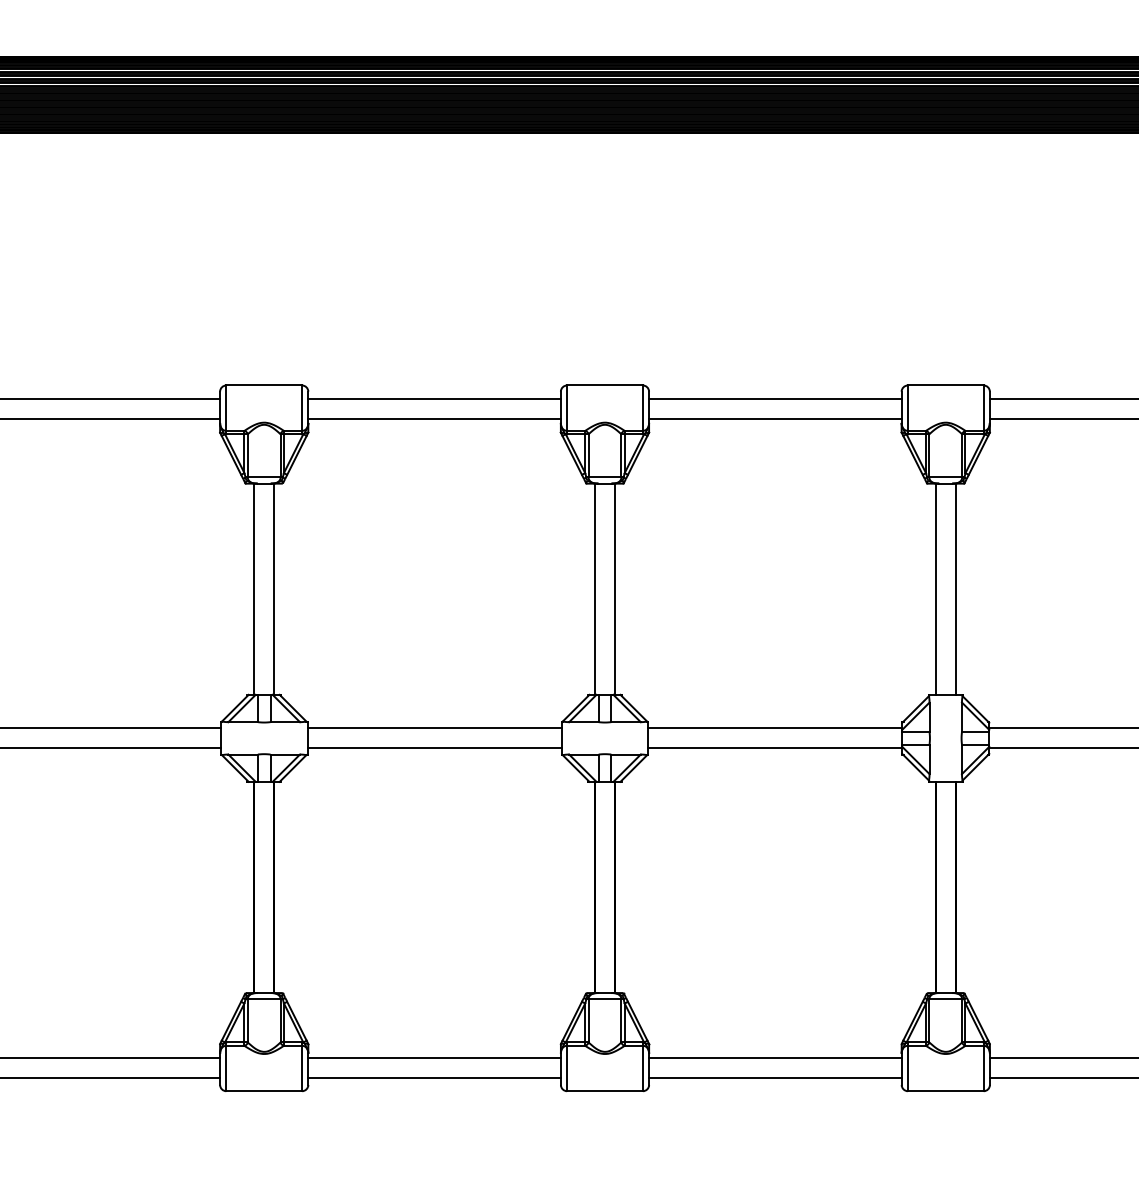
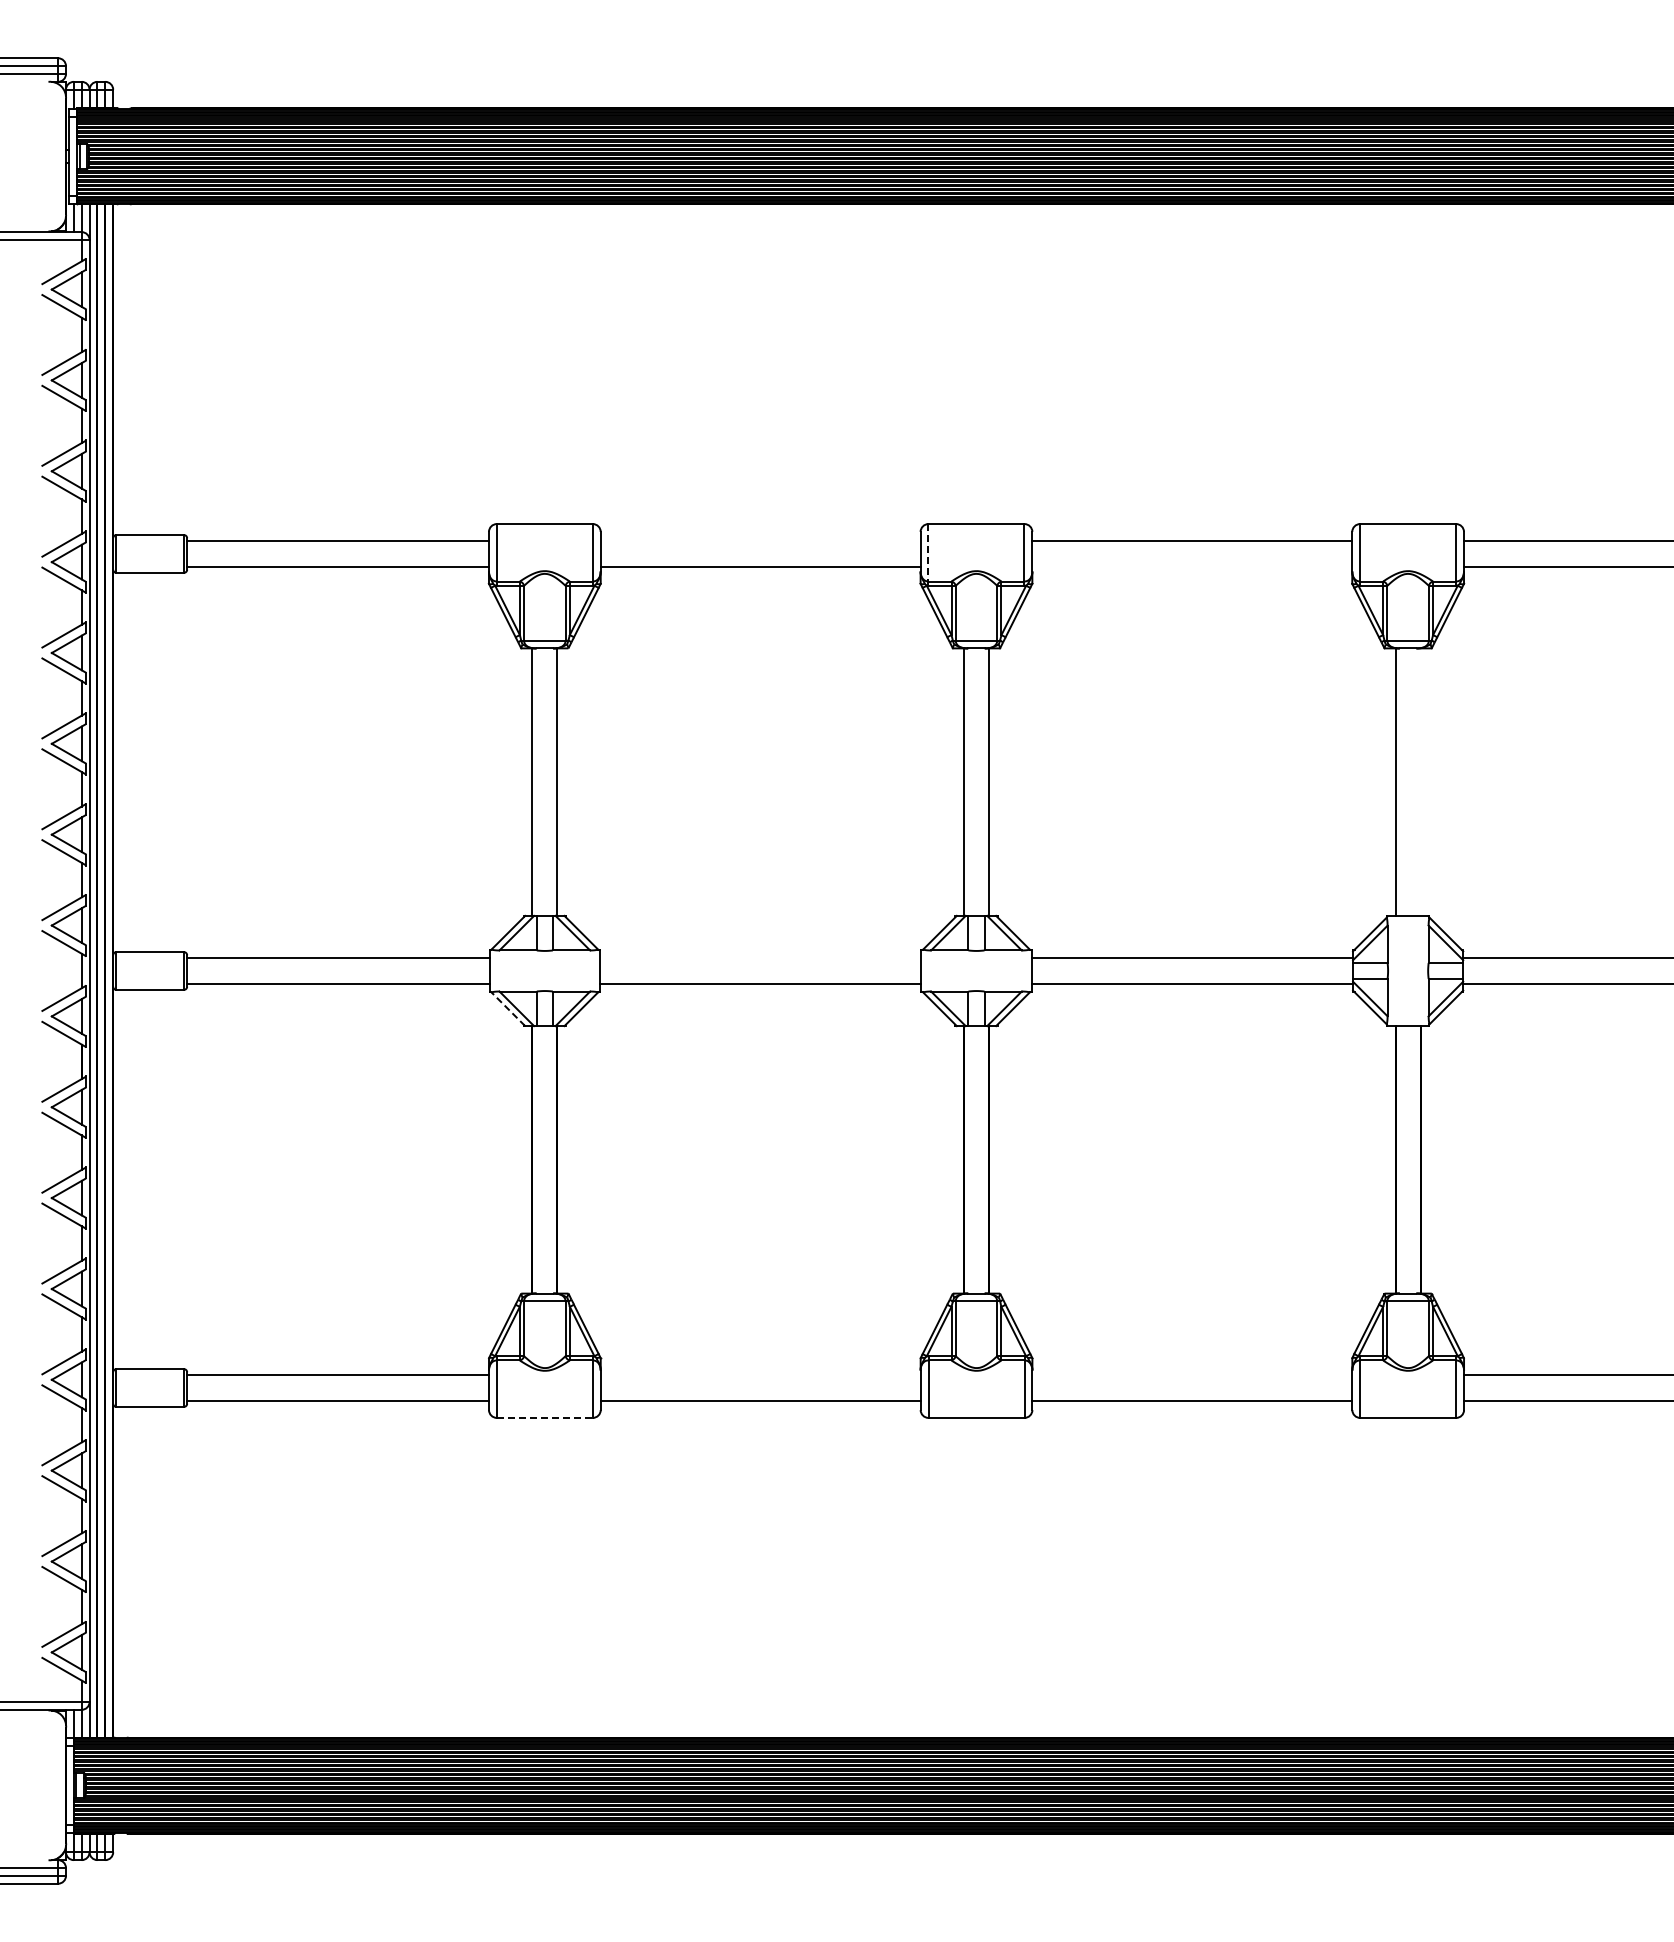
line: (434, 399) -> (760, 541), removed
line: (567, 407) -> (928, 552), solid -> dashed
line: (775, 419) -> (1192, 566), removed
line: (955, 588) -> (1420, 781), removed
line: (434, 728) -> (760, 958), removed
line: (235, 768) -> (508, 1009), solid -> dashed
line: (434, 1057) -> (760, 1375), removed
line: (775, 1057) -> (1192, 1375), removed
line: (263, 1090) -> (544, 1417), solid -> dashed

